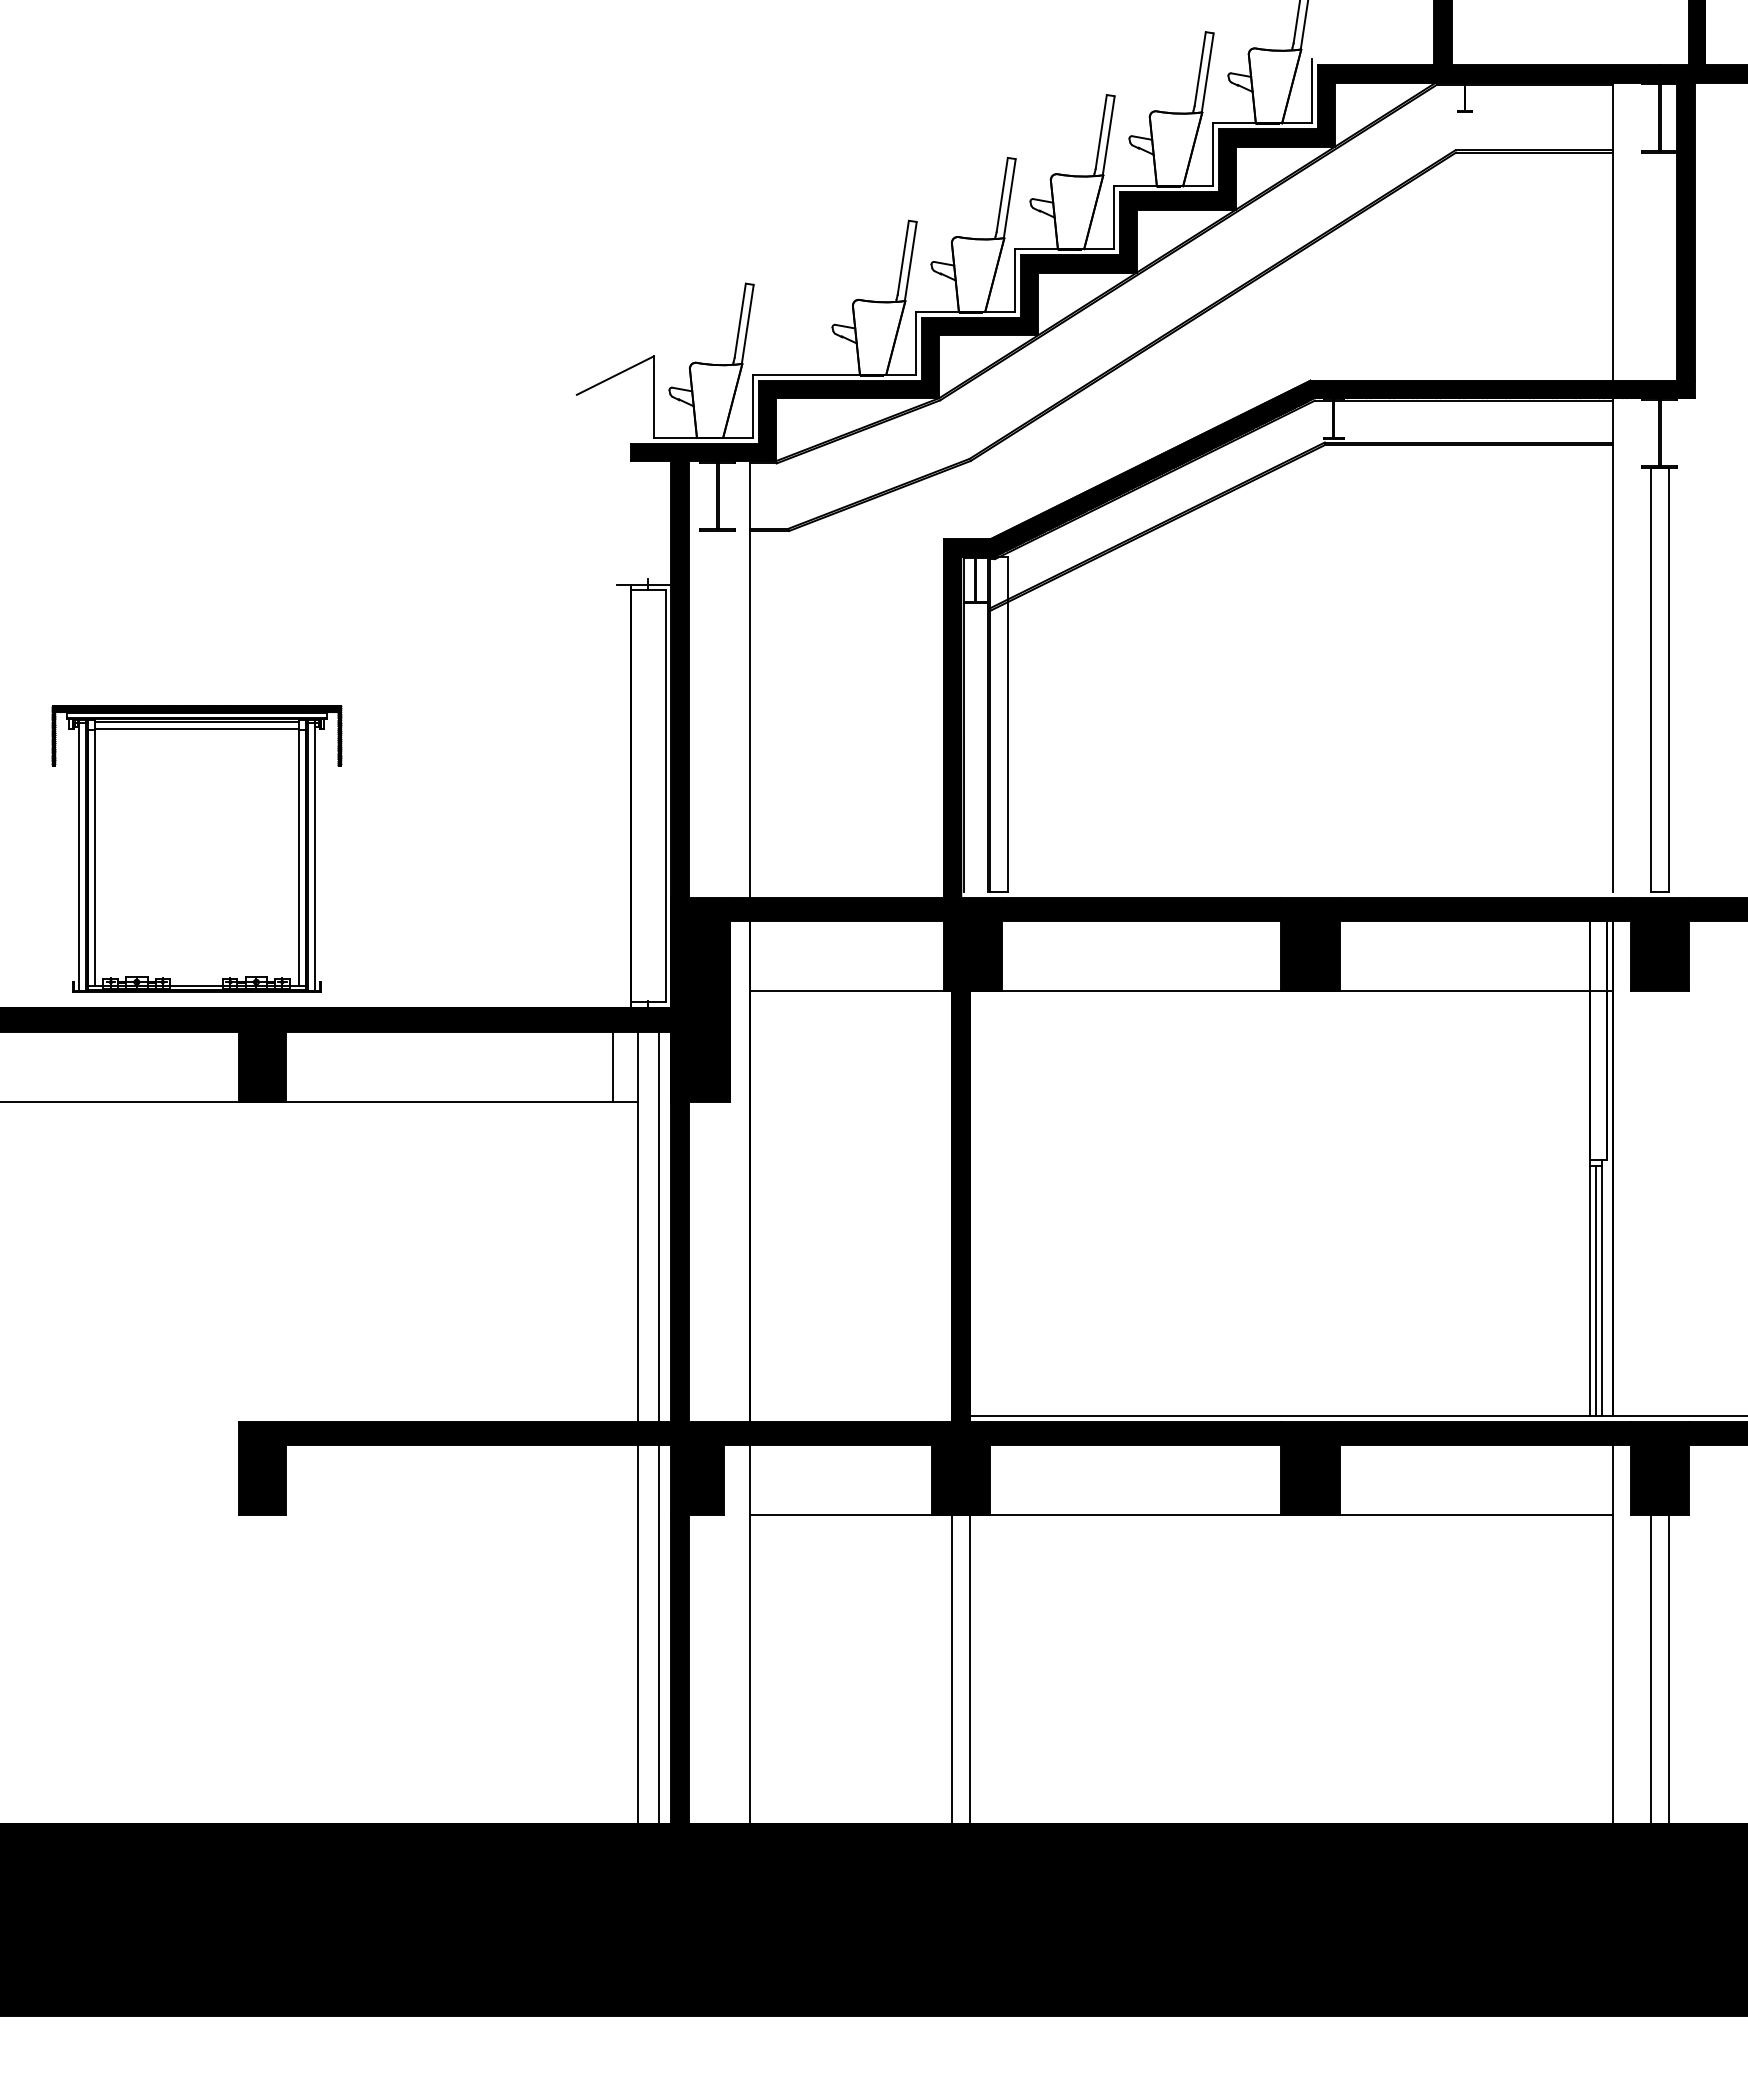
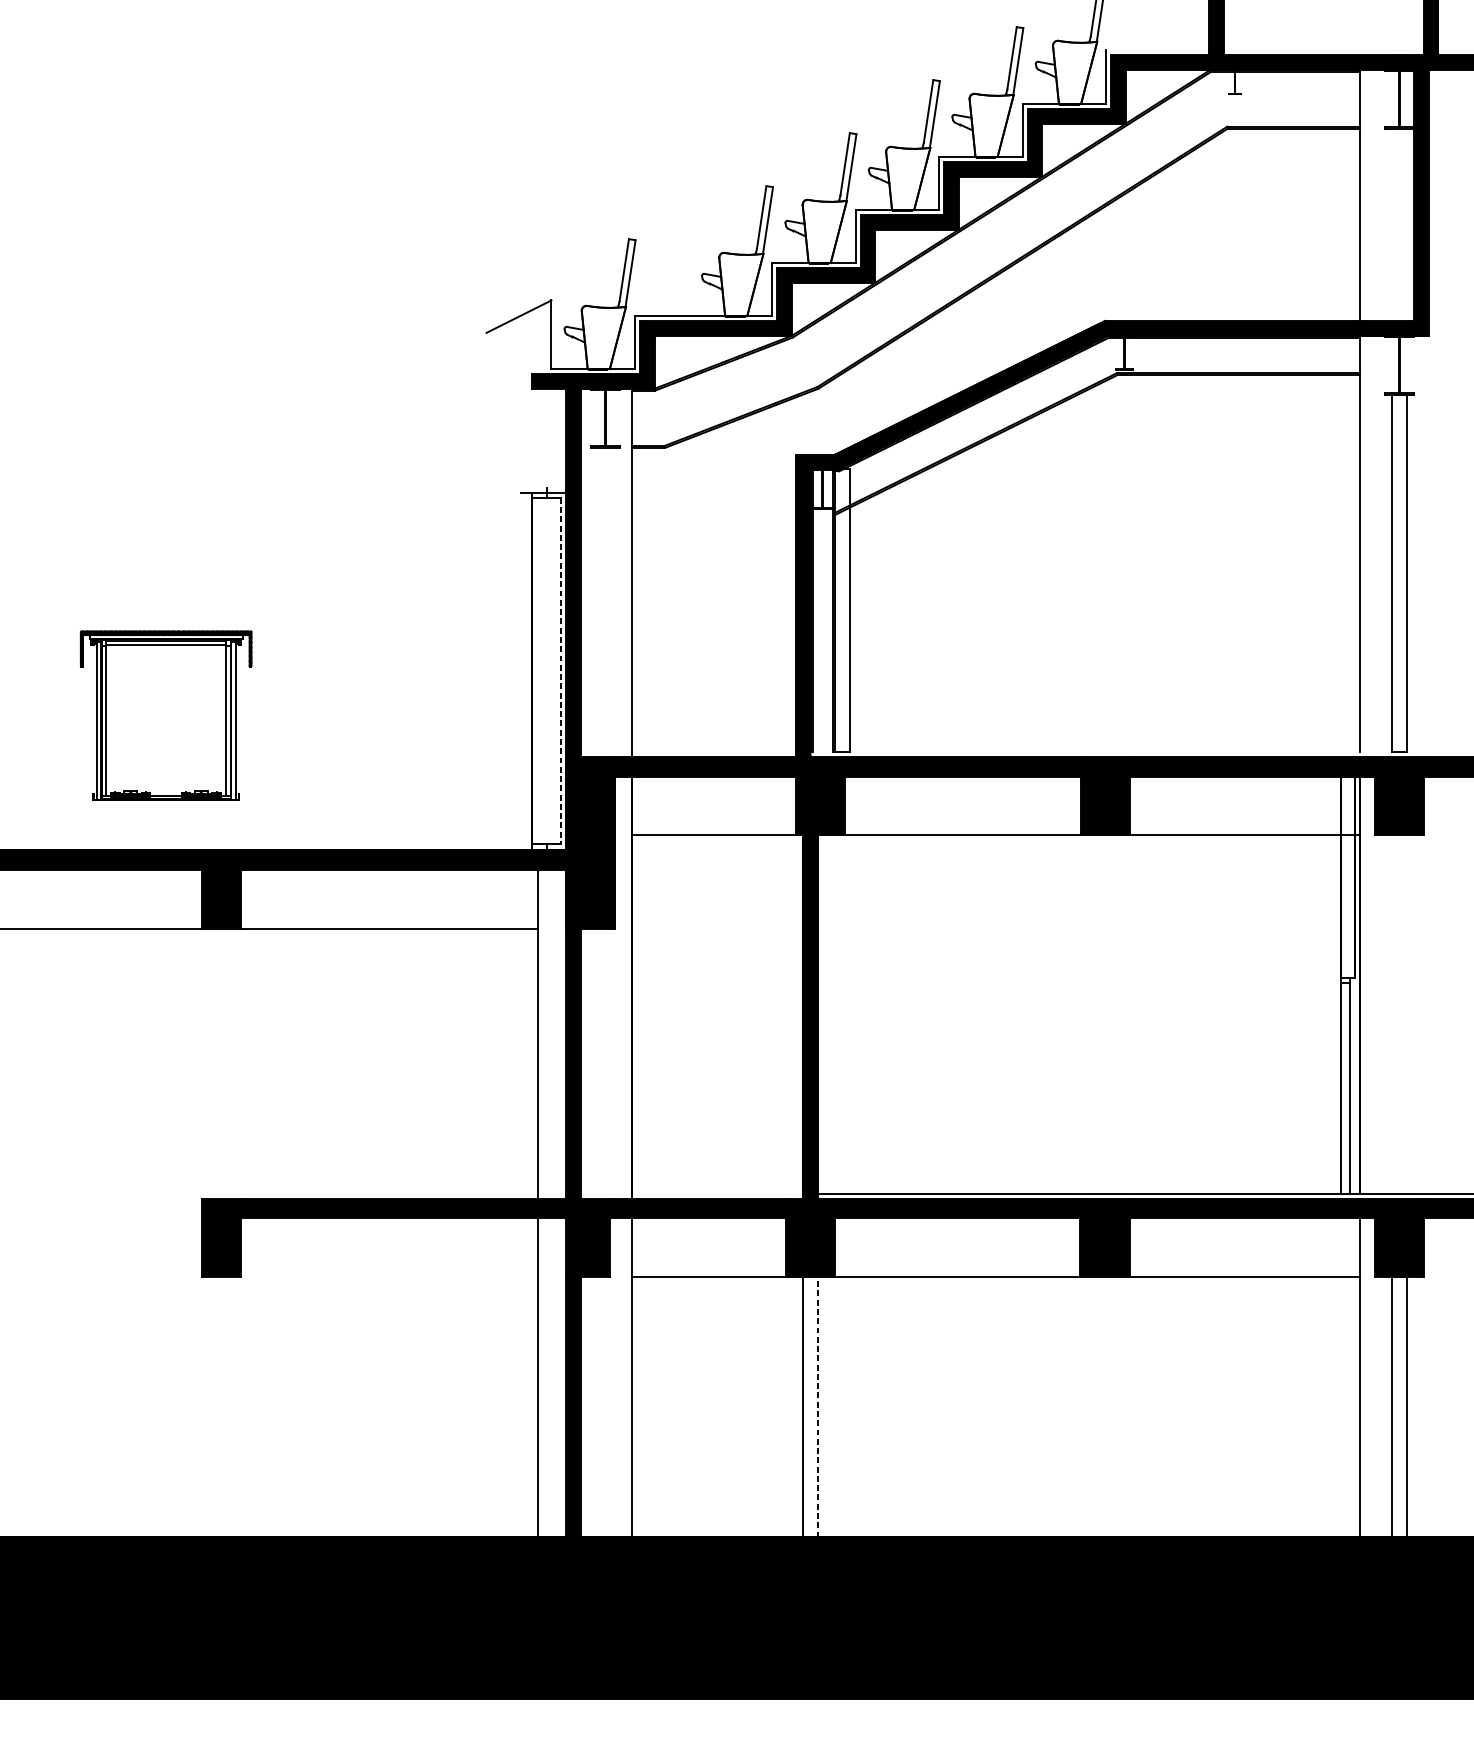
line: (665, 795) -> (561, 670), solid -> dashed
part: (196, 848) -> (165, 715), size x0.7
line: (613, 1066) -> (517, 899), removed
line: (658, 1226) -> (555, 1034), removed
line: (1595, 1290) -> (1345, 1088), removed
line: (658, 1634) -> (555, 1378), removed
line: (969, 1668) -> (817, 1406), solid -> dashed

